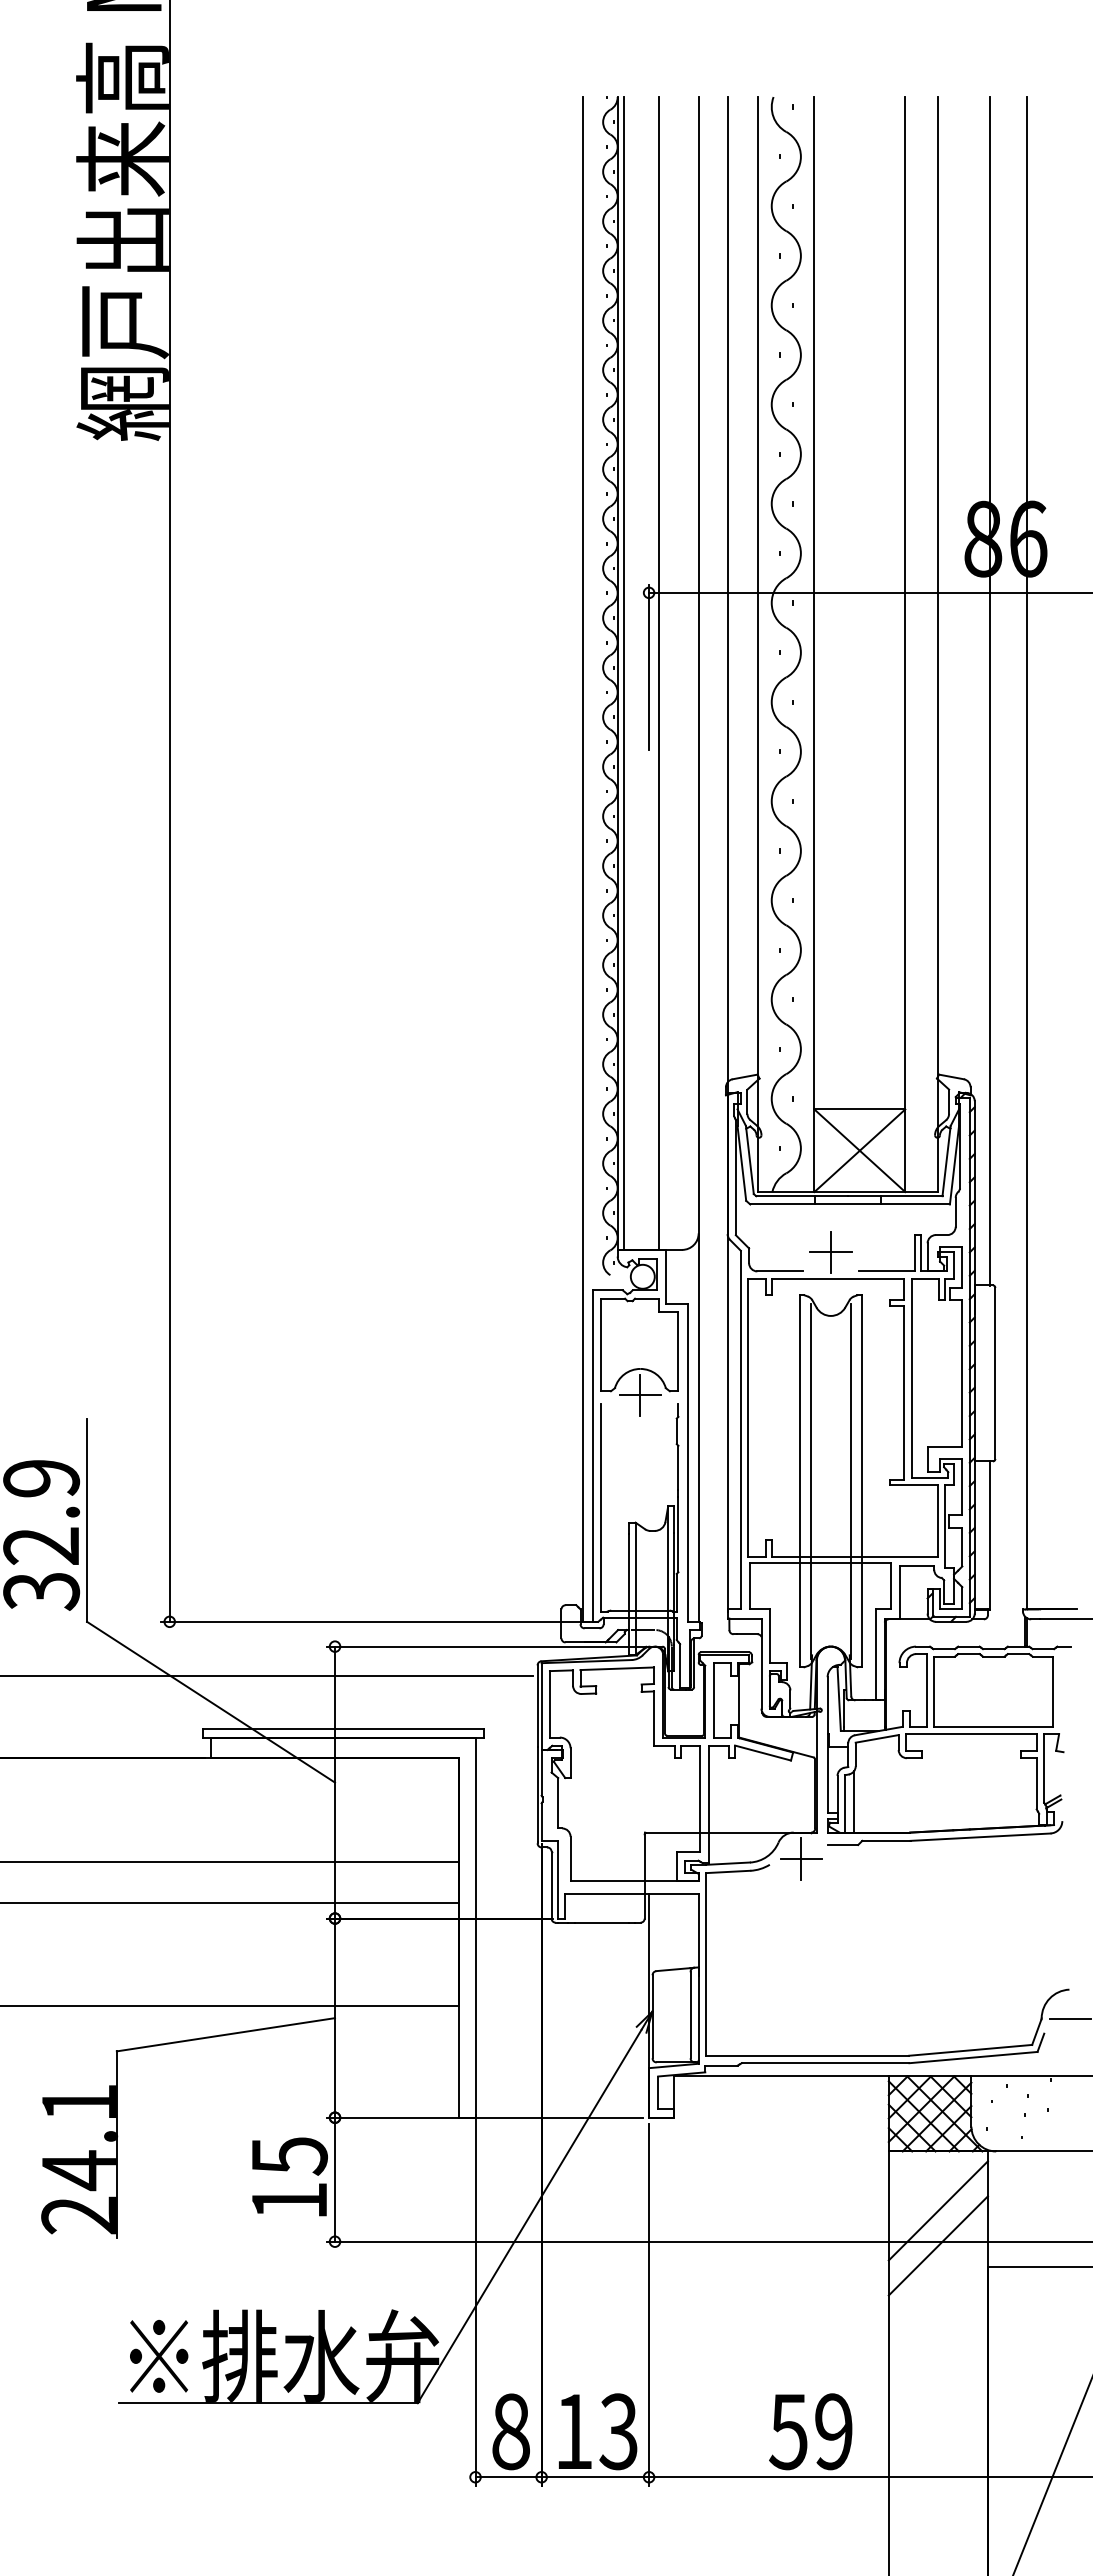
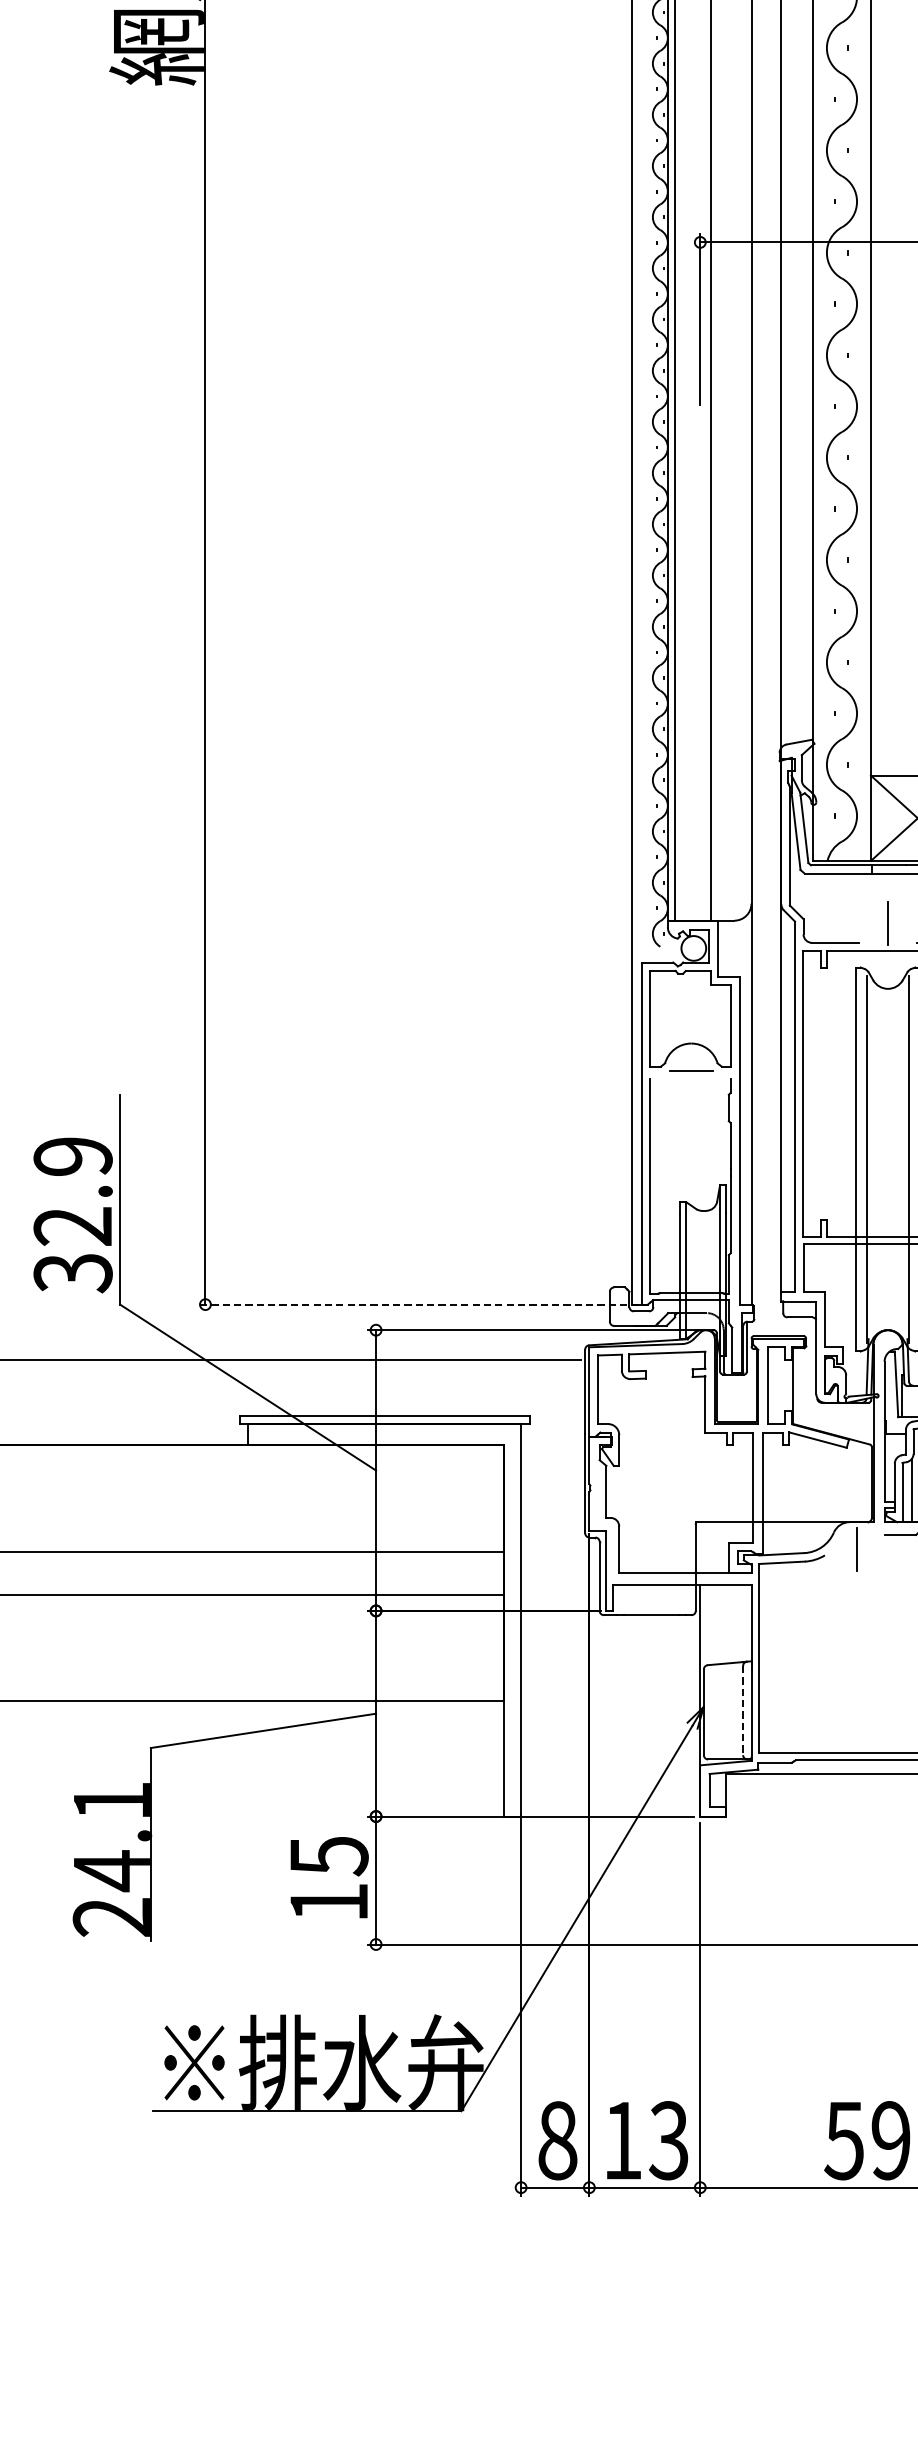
line: (830, 1252) -> (887, 923), removed
line: (640, 1395) -> (691, 1070), removed
line: (375, 1621) -> (417, 1304), solid -> dashed
line: (800, 1859) -> (856, 1549), removed
line: (690, 2015) -> (743, 1710), solid -> dashed

